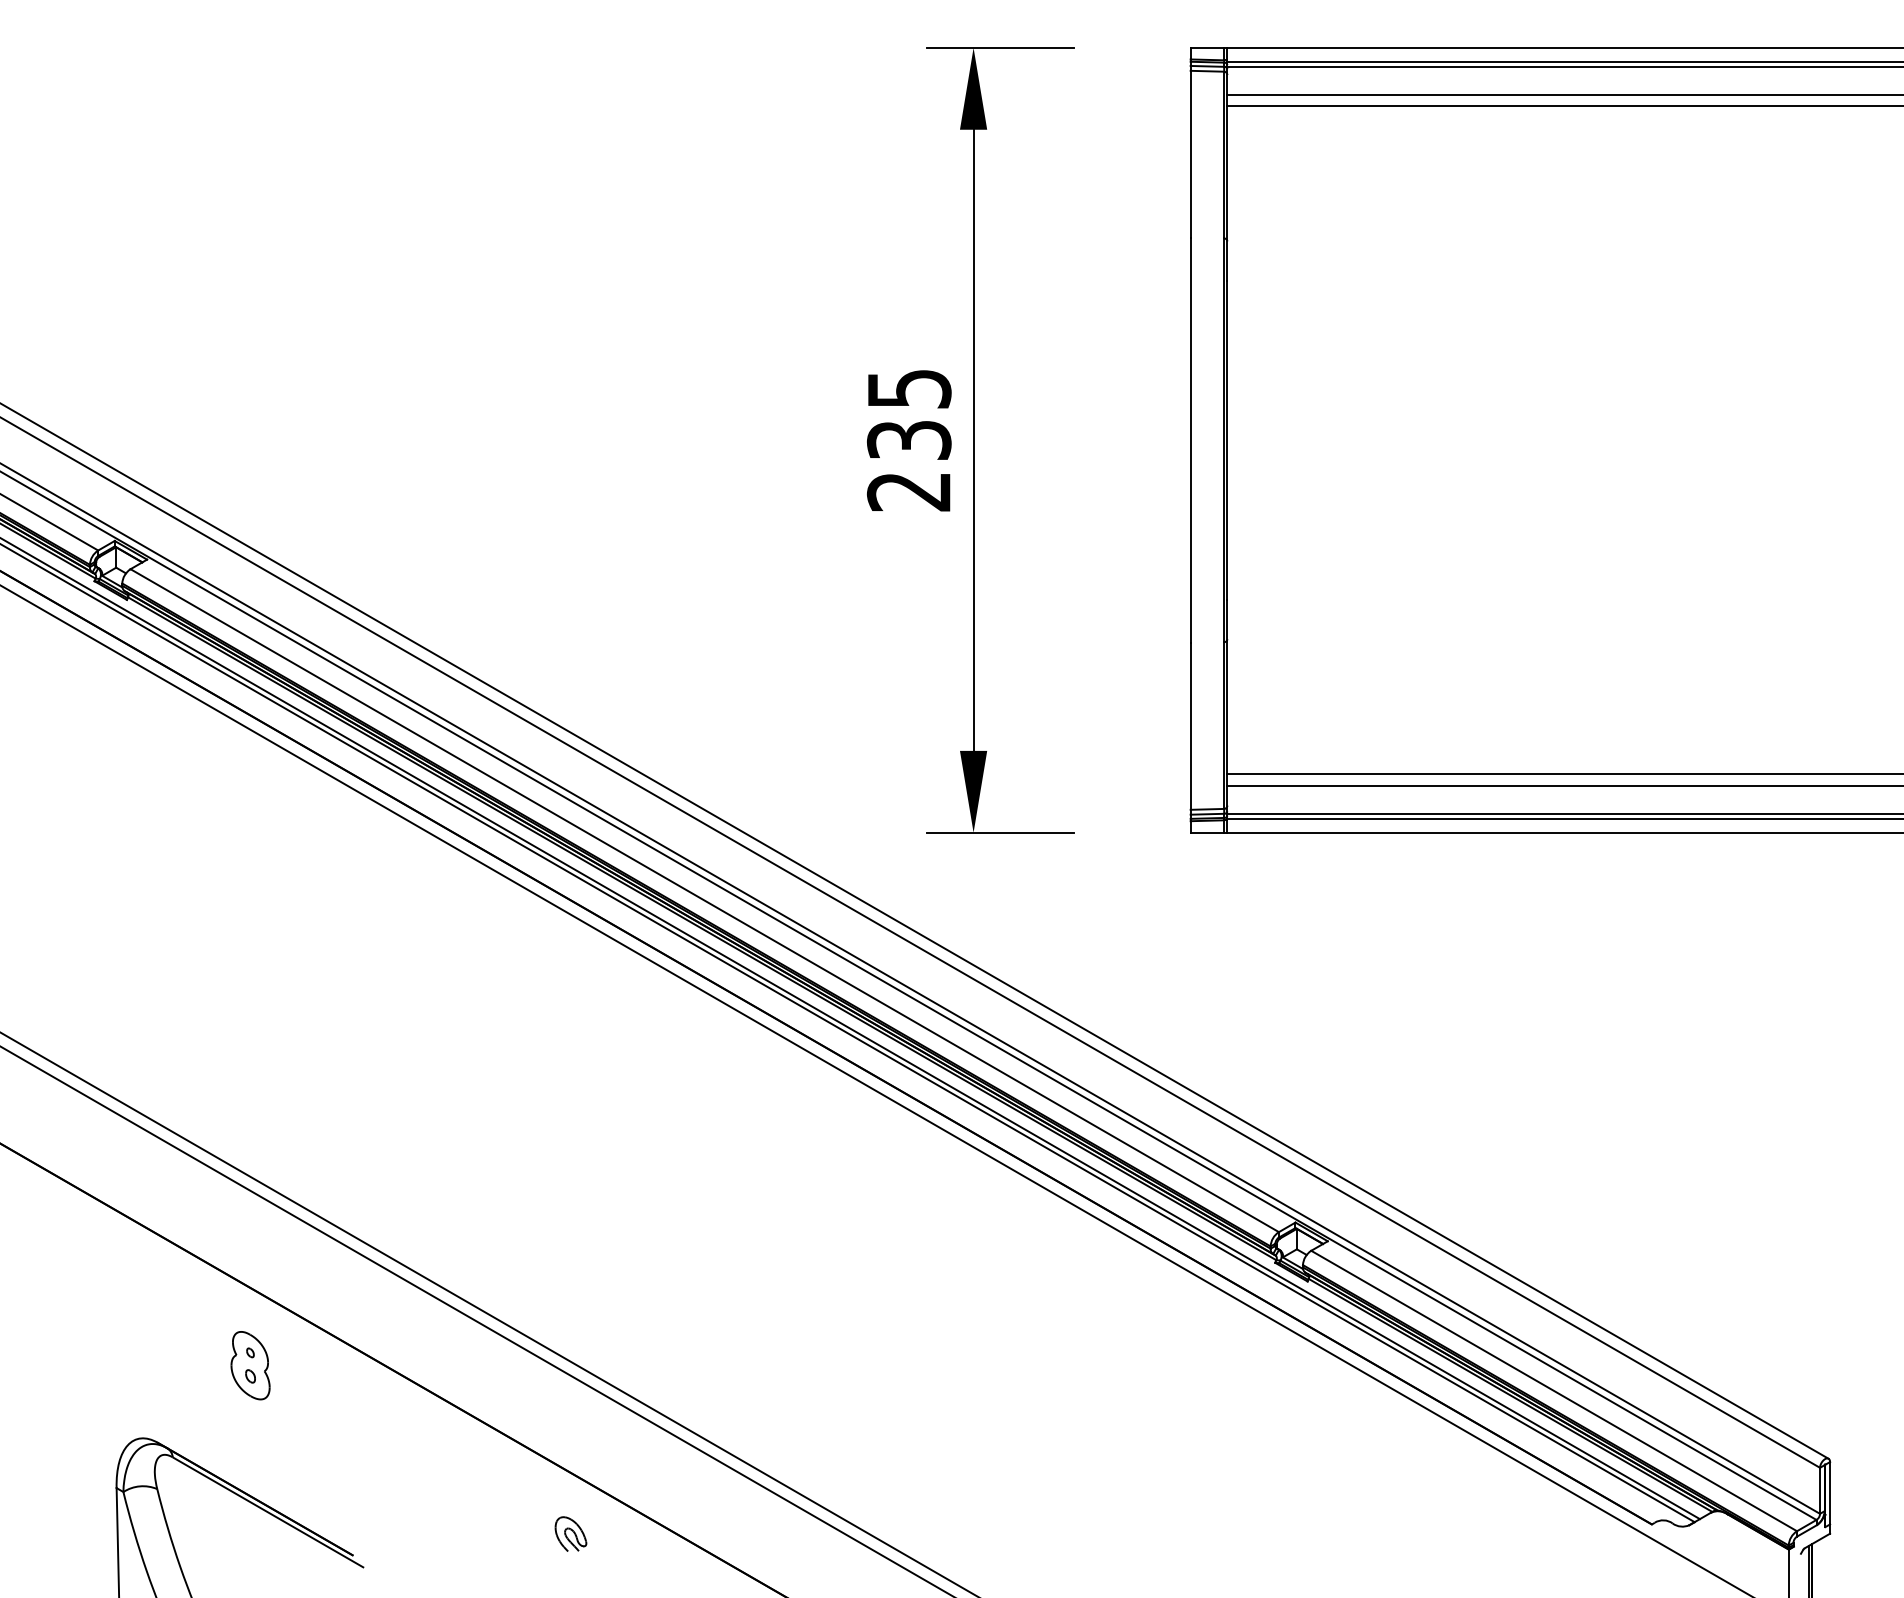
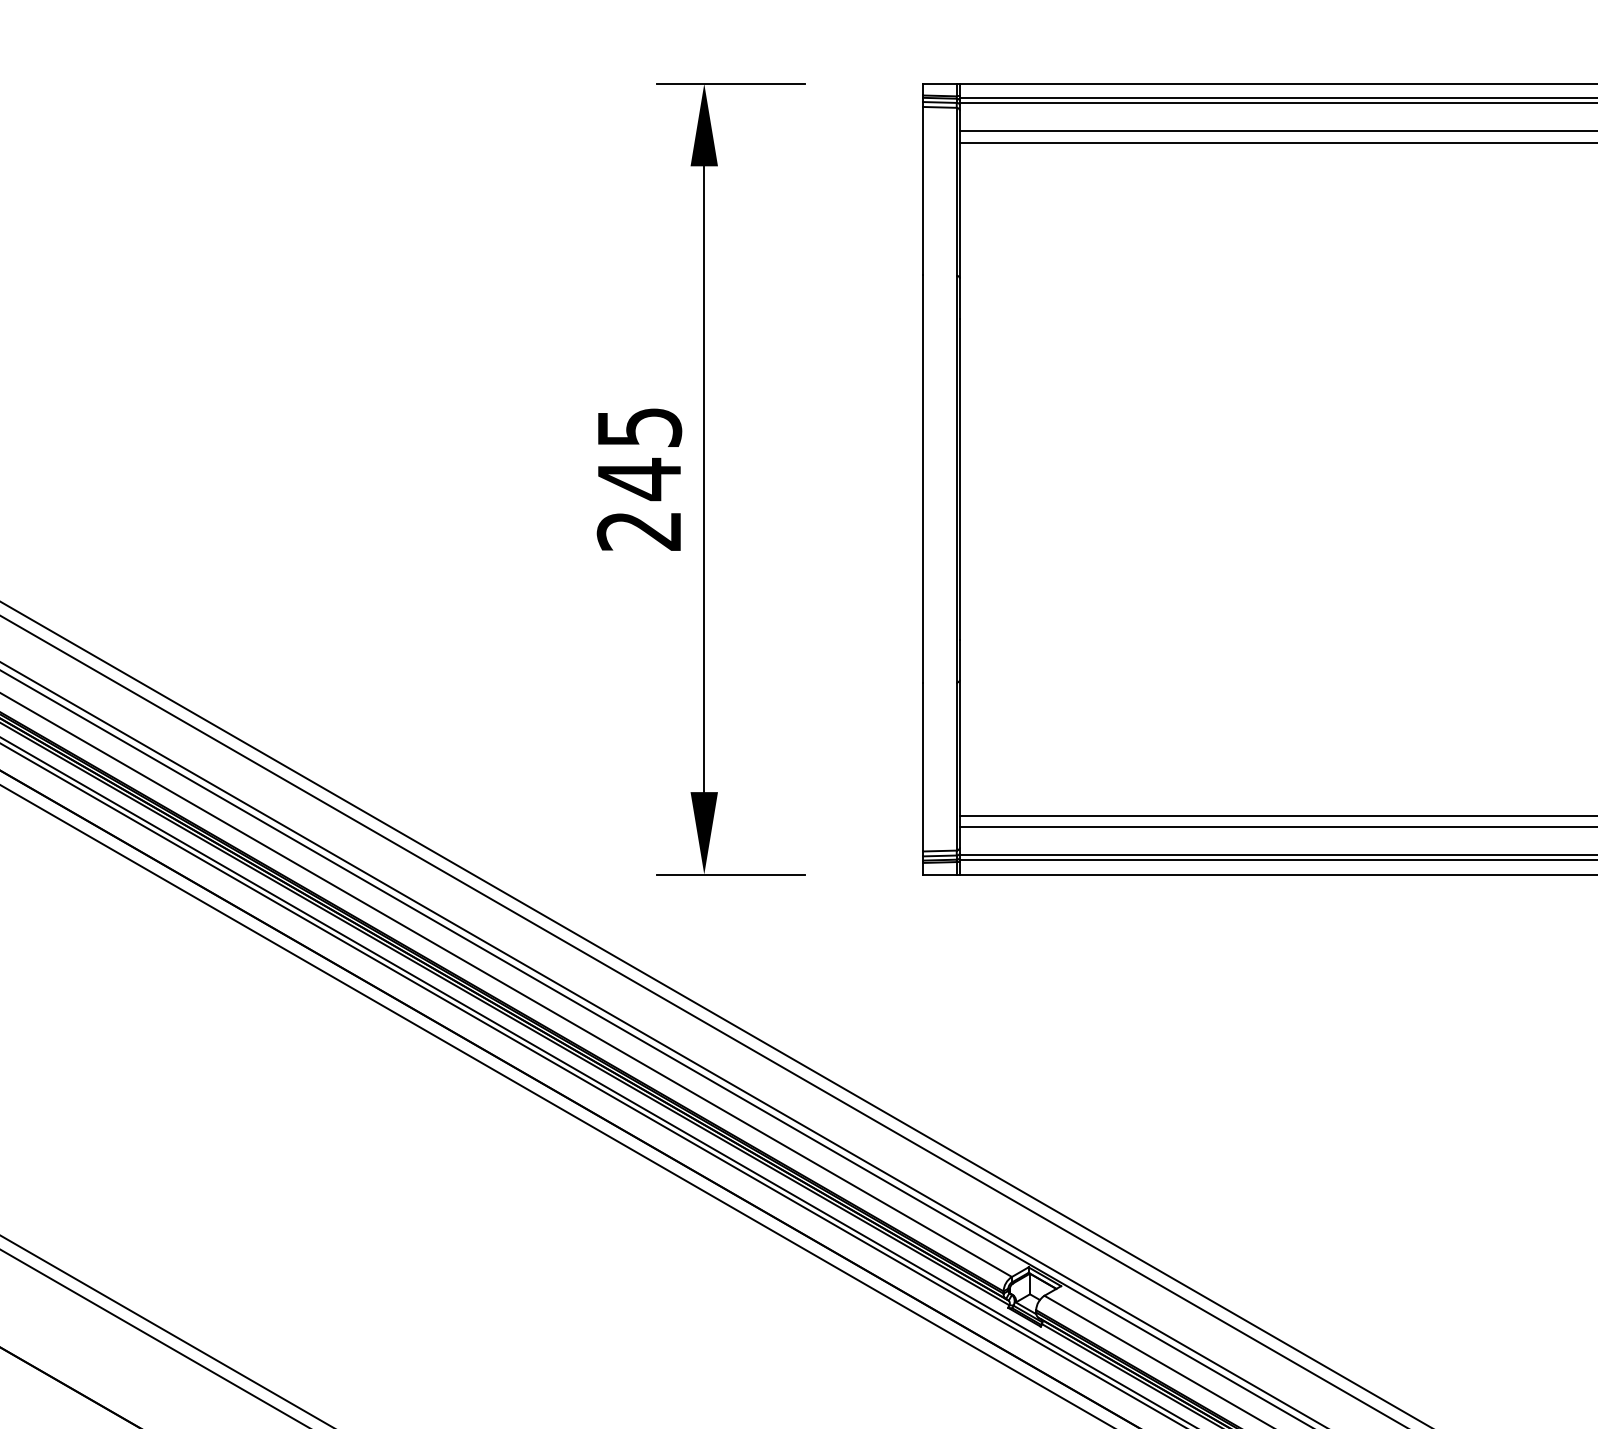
text: (909, 440) -> (639, 479), 235 -> 245

